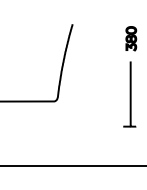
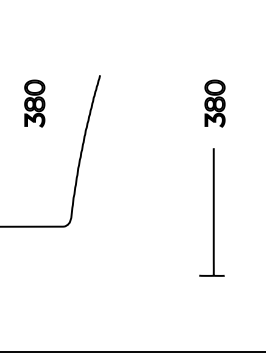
part: (39, 38) -> (35, 103), added

